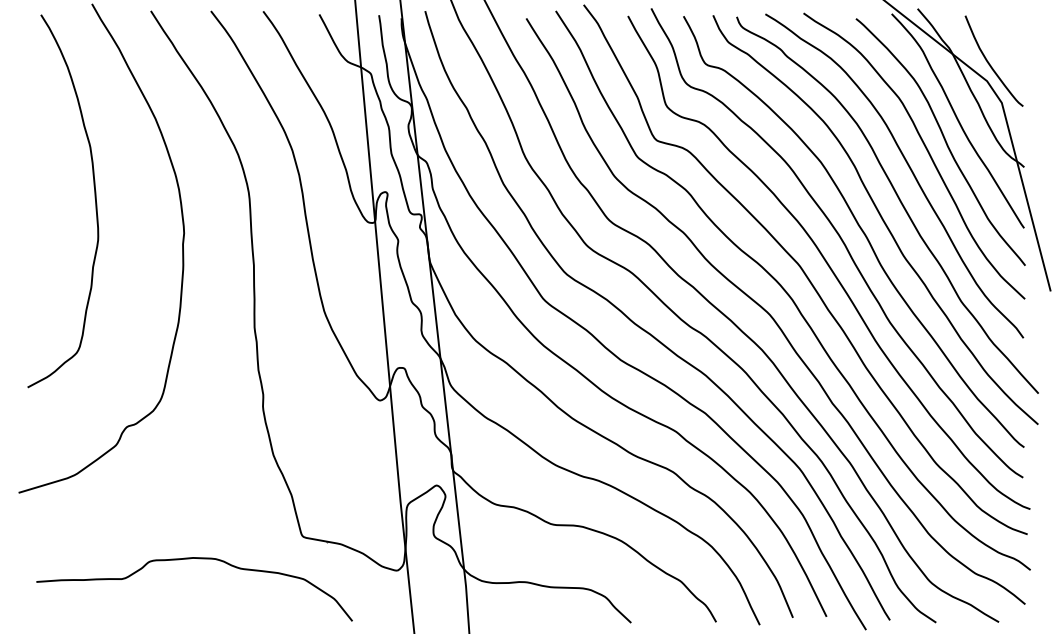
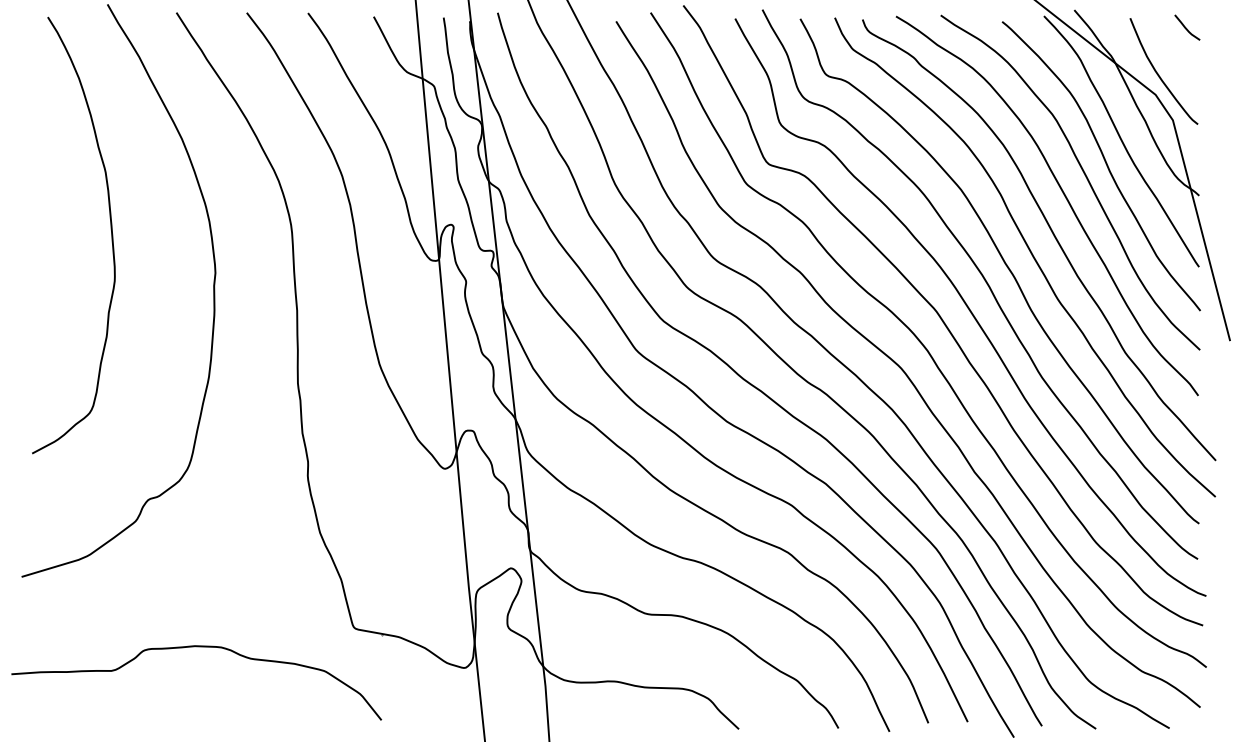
curve: (1013, 23) -> (1186, 27), added
curve: (194, 559) -> (196, 647), moved

